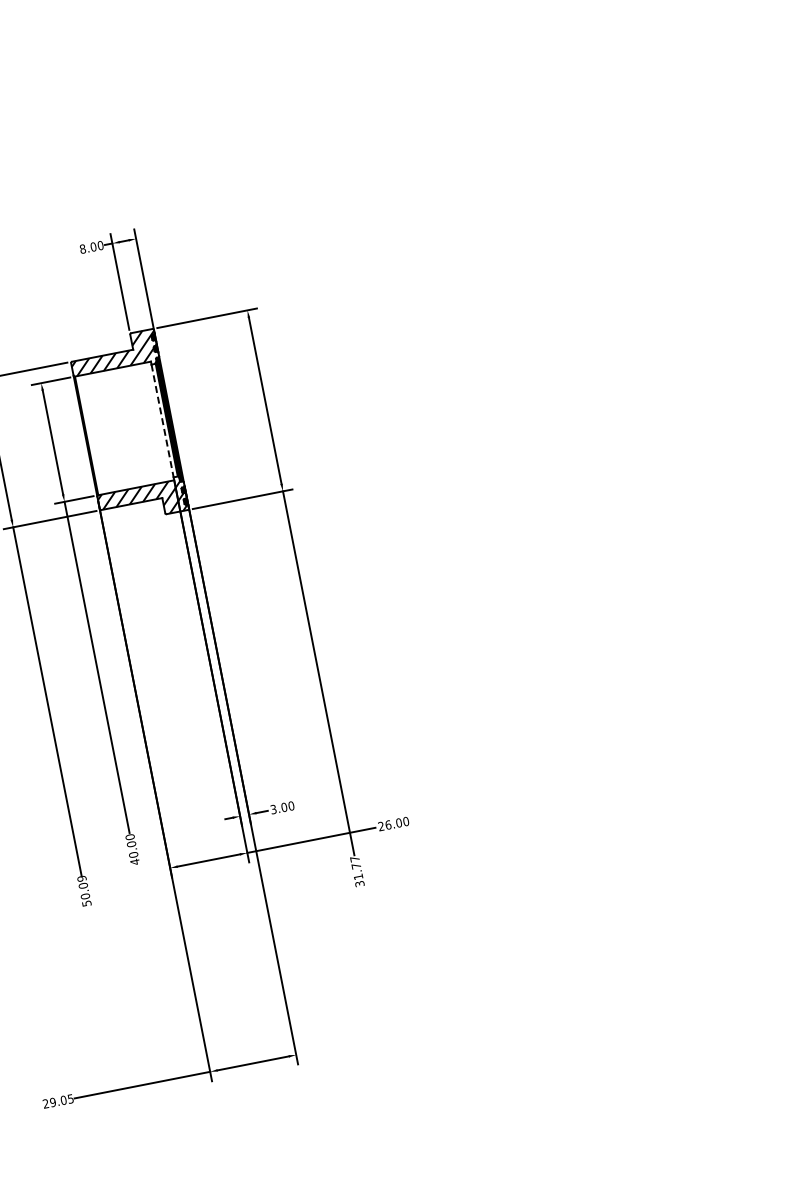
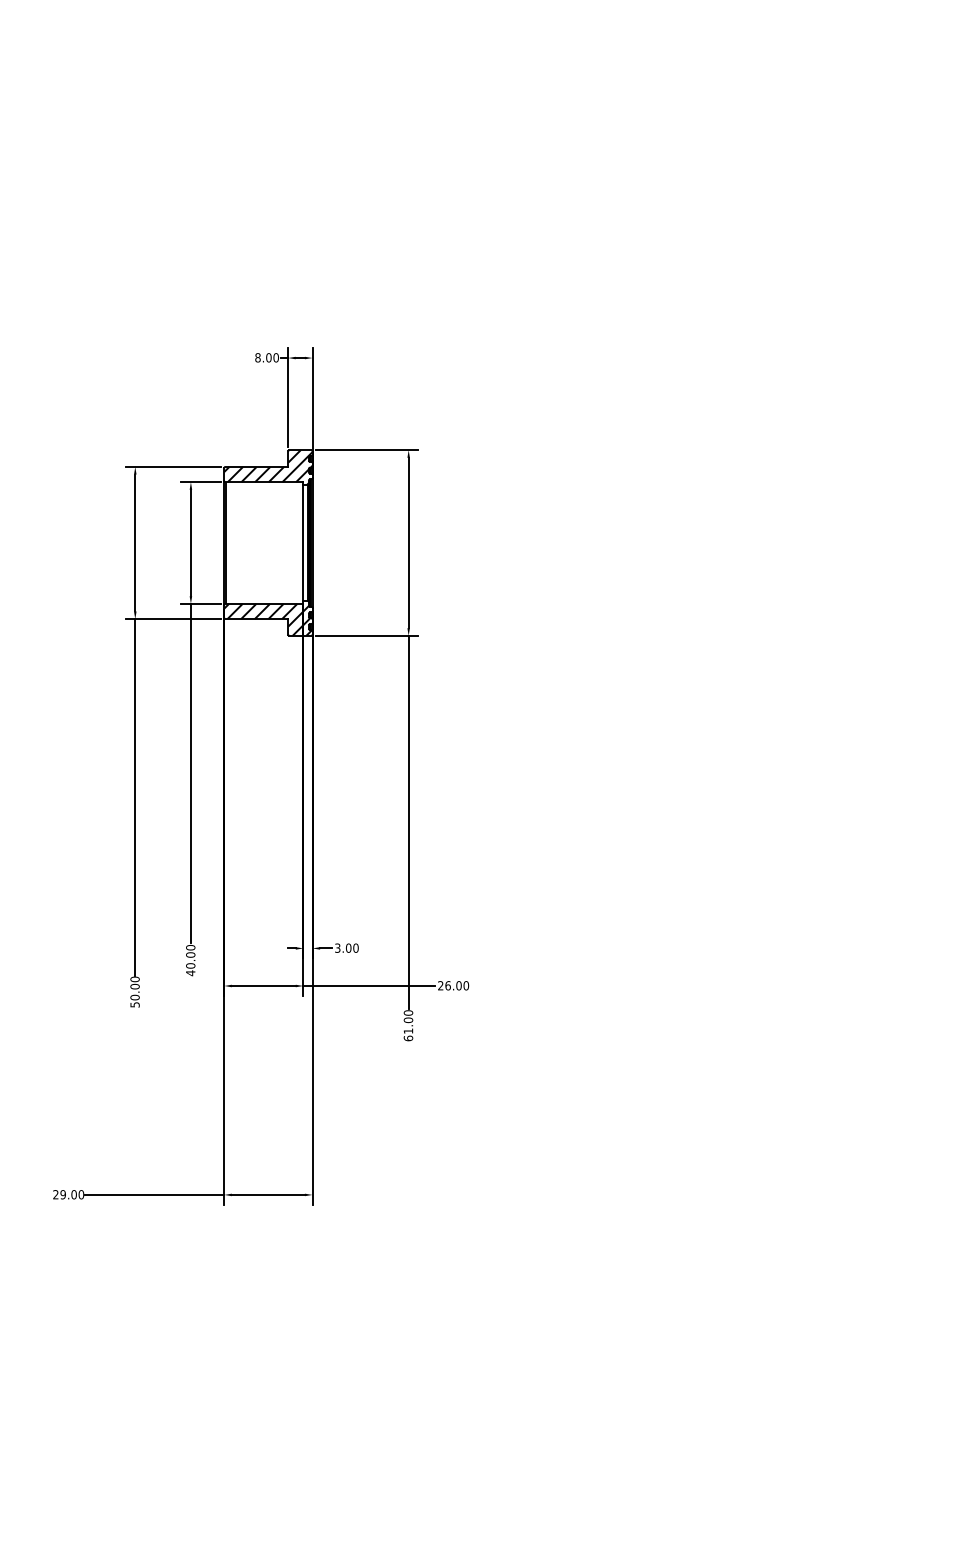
line: (162, 421) -> (303, 543), dashed -> solid
text: (357, 871) -> (408, 1025), 31.77 -> 61.00
text: (81, 878) -> (134, 979), 50.09 -> 50.00
text: (70, 1098) -> (81, 1194), 29.05 -> 29.00

